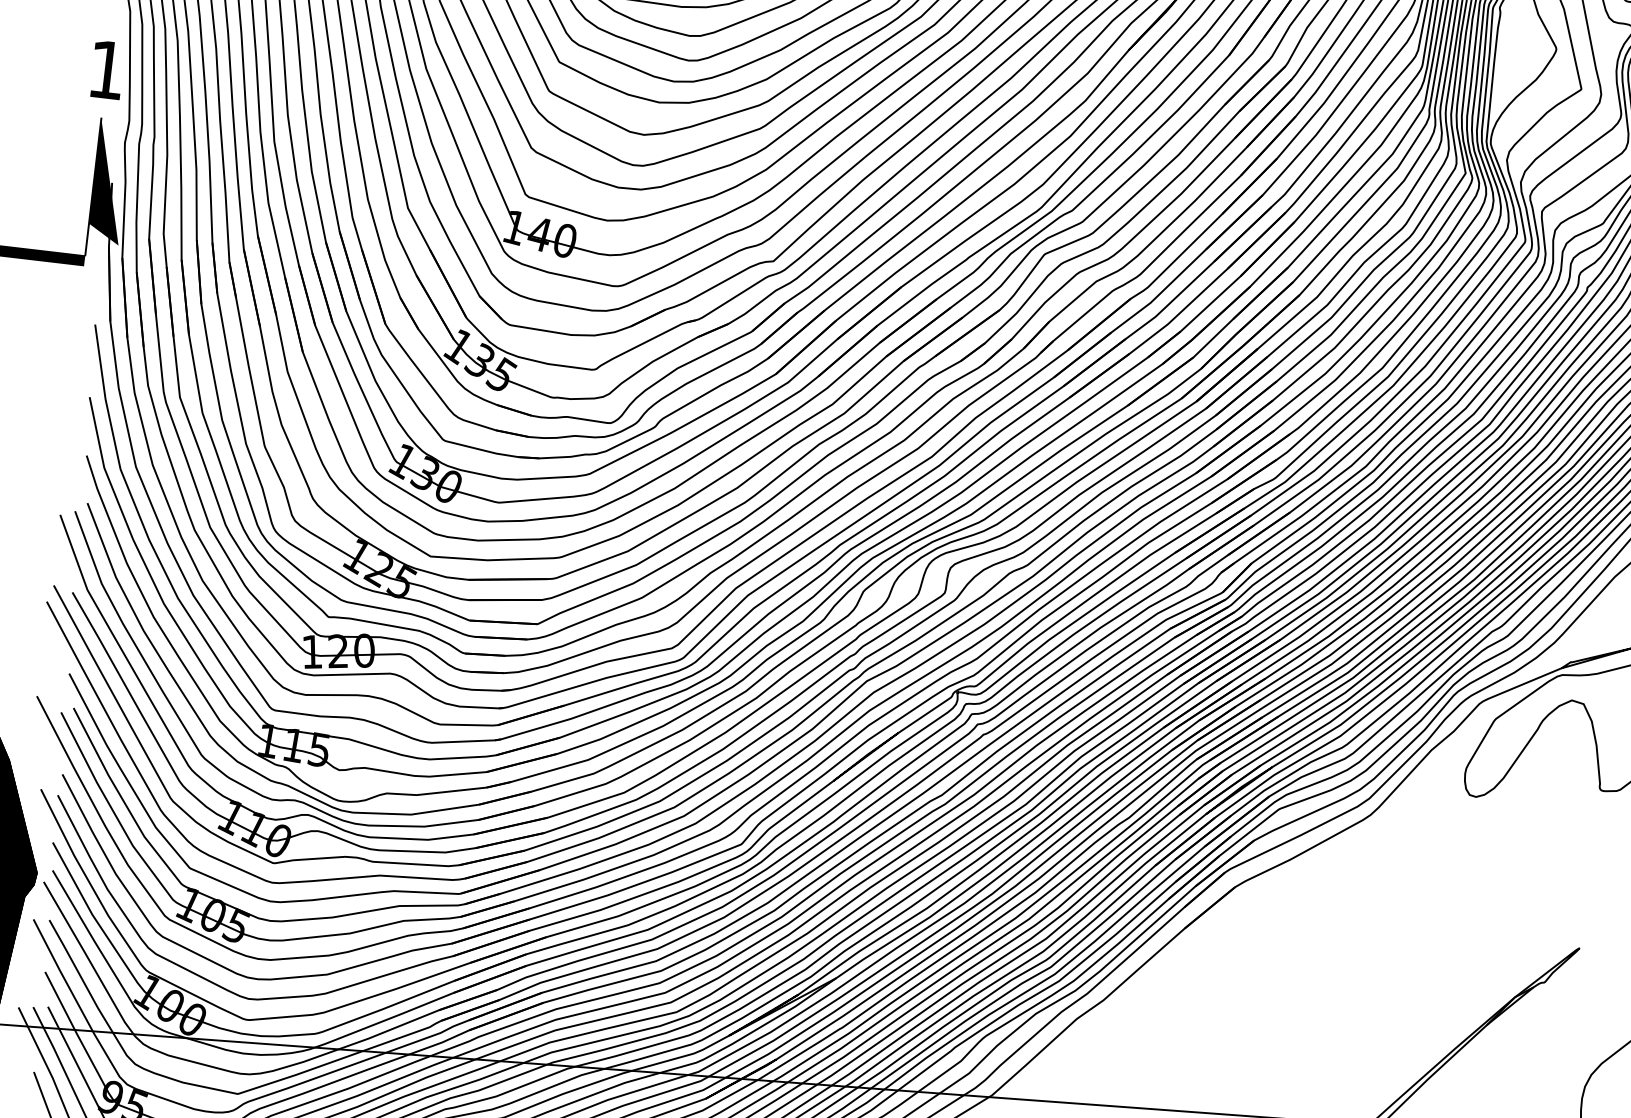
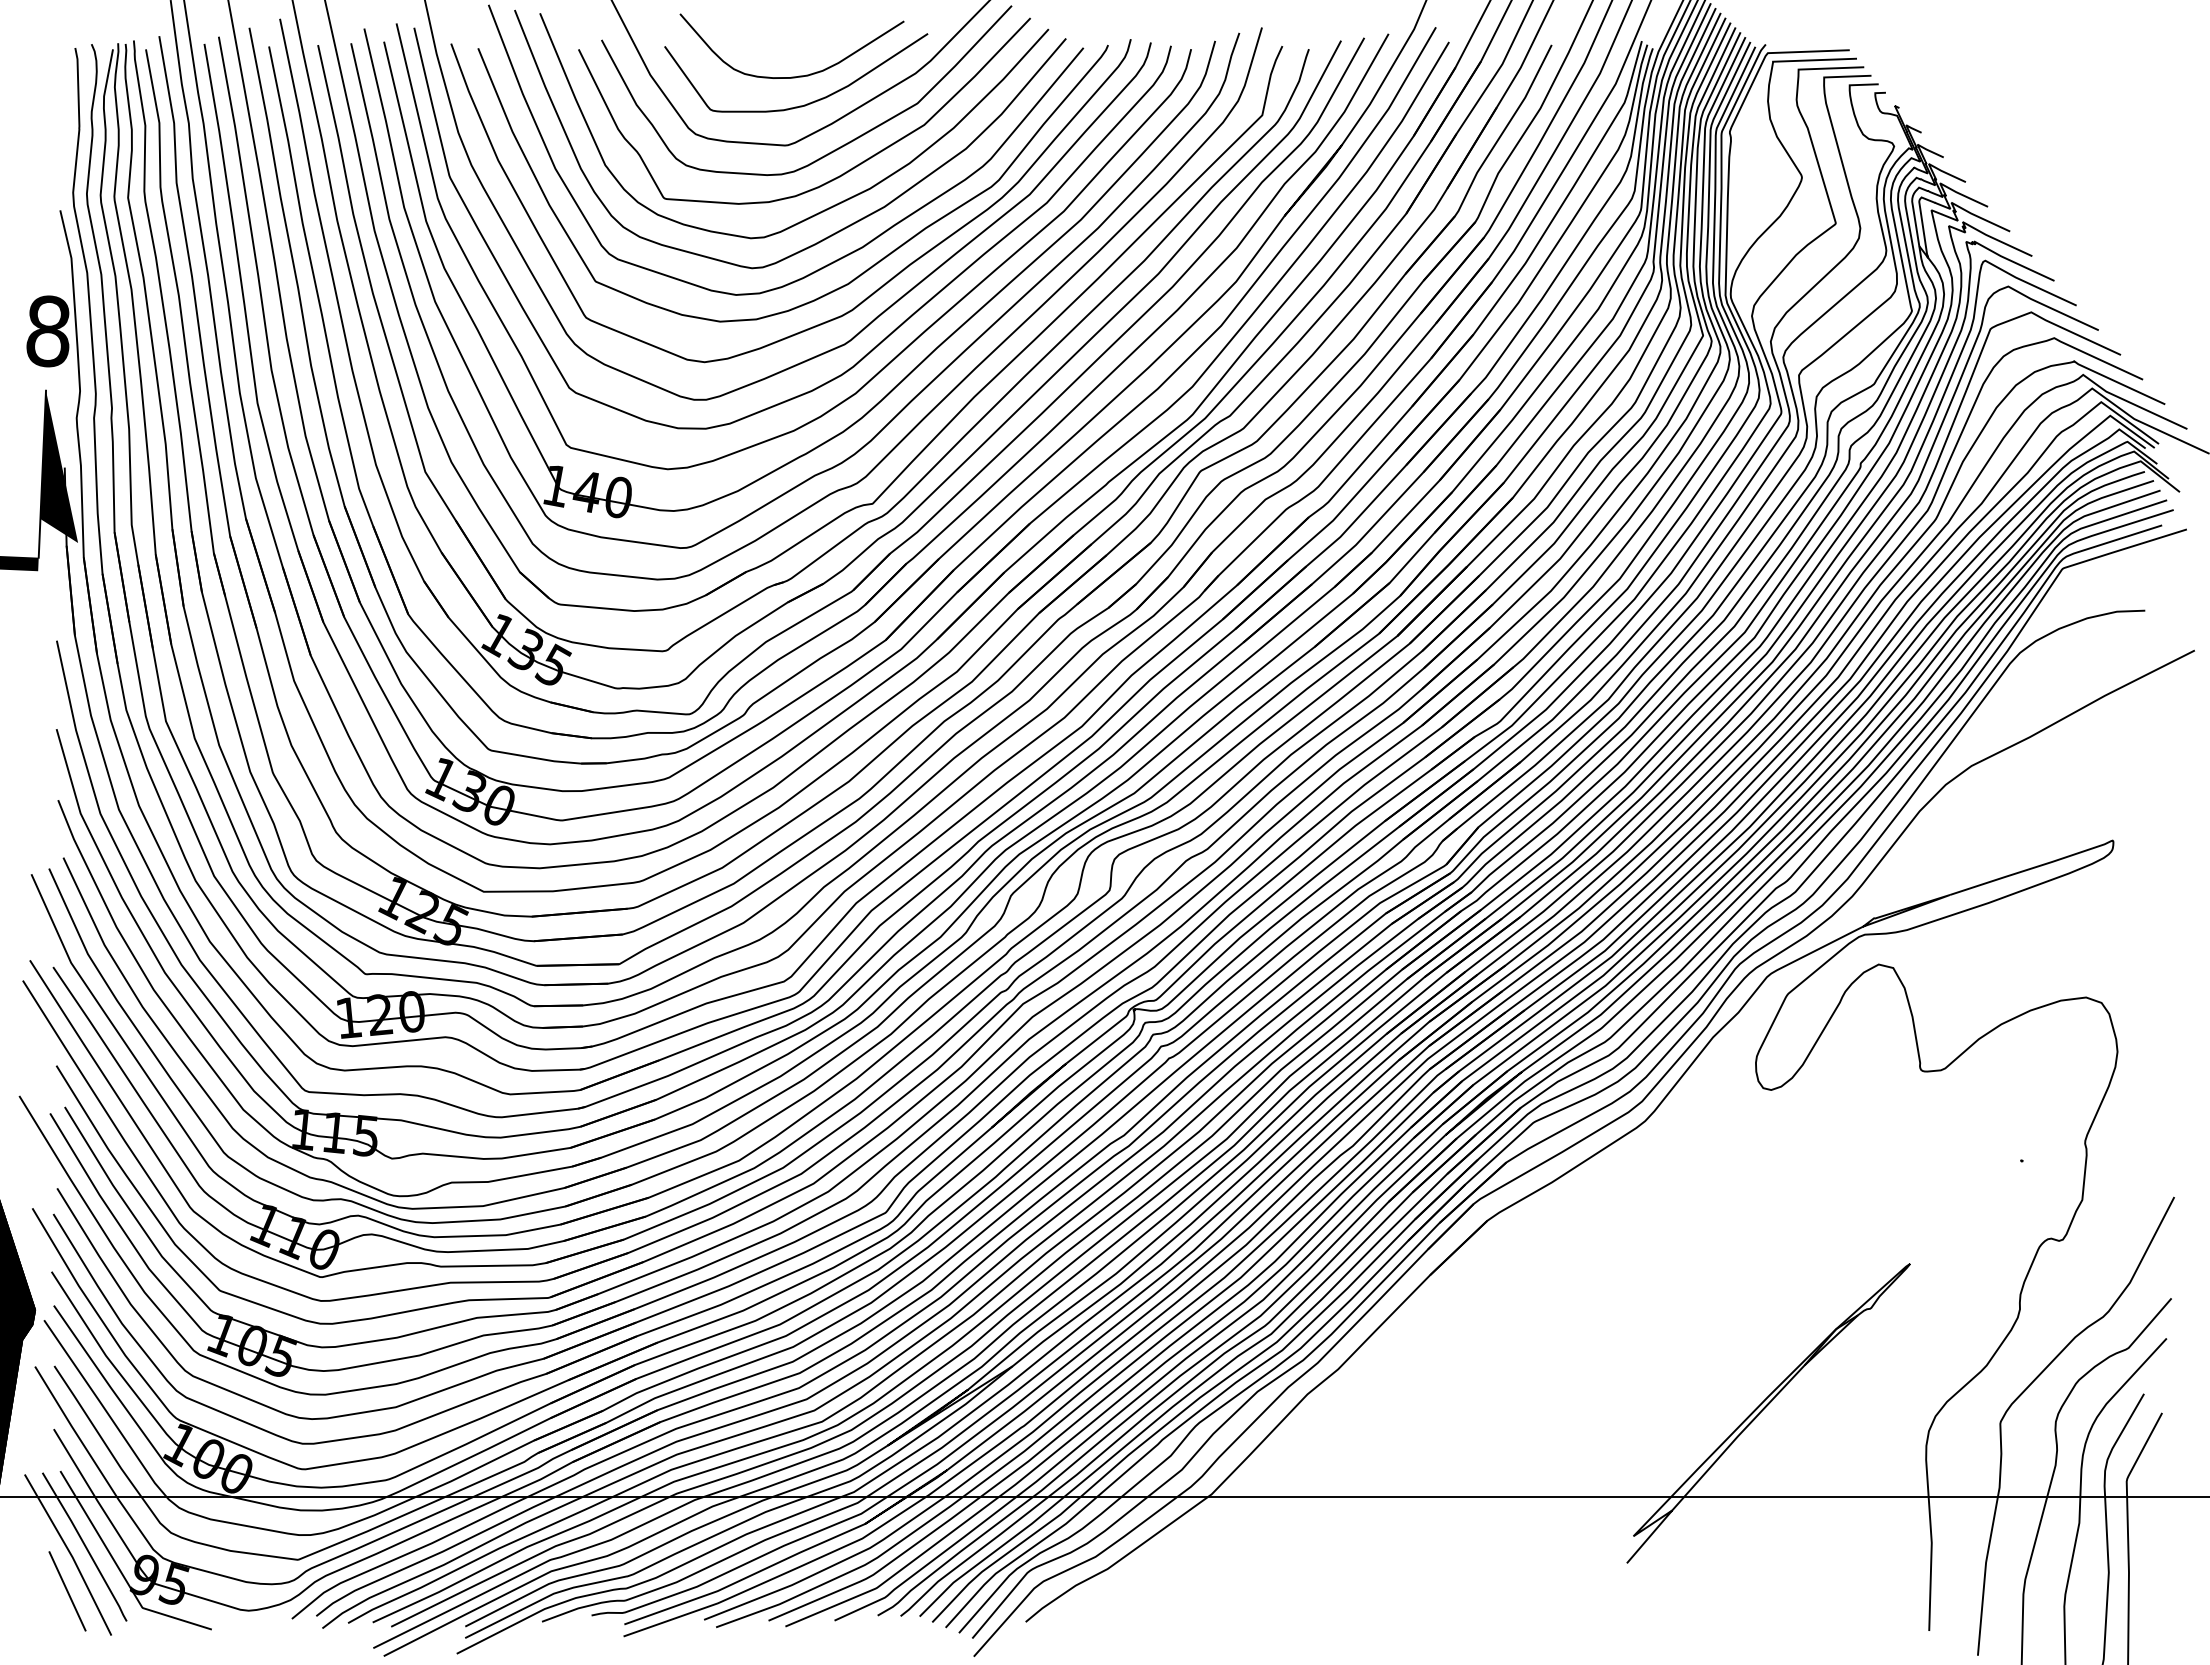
text: (106, 70) -> (47, 331), 1 -> 8

